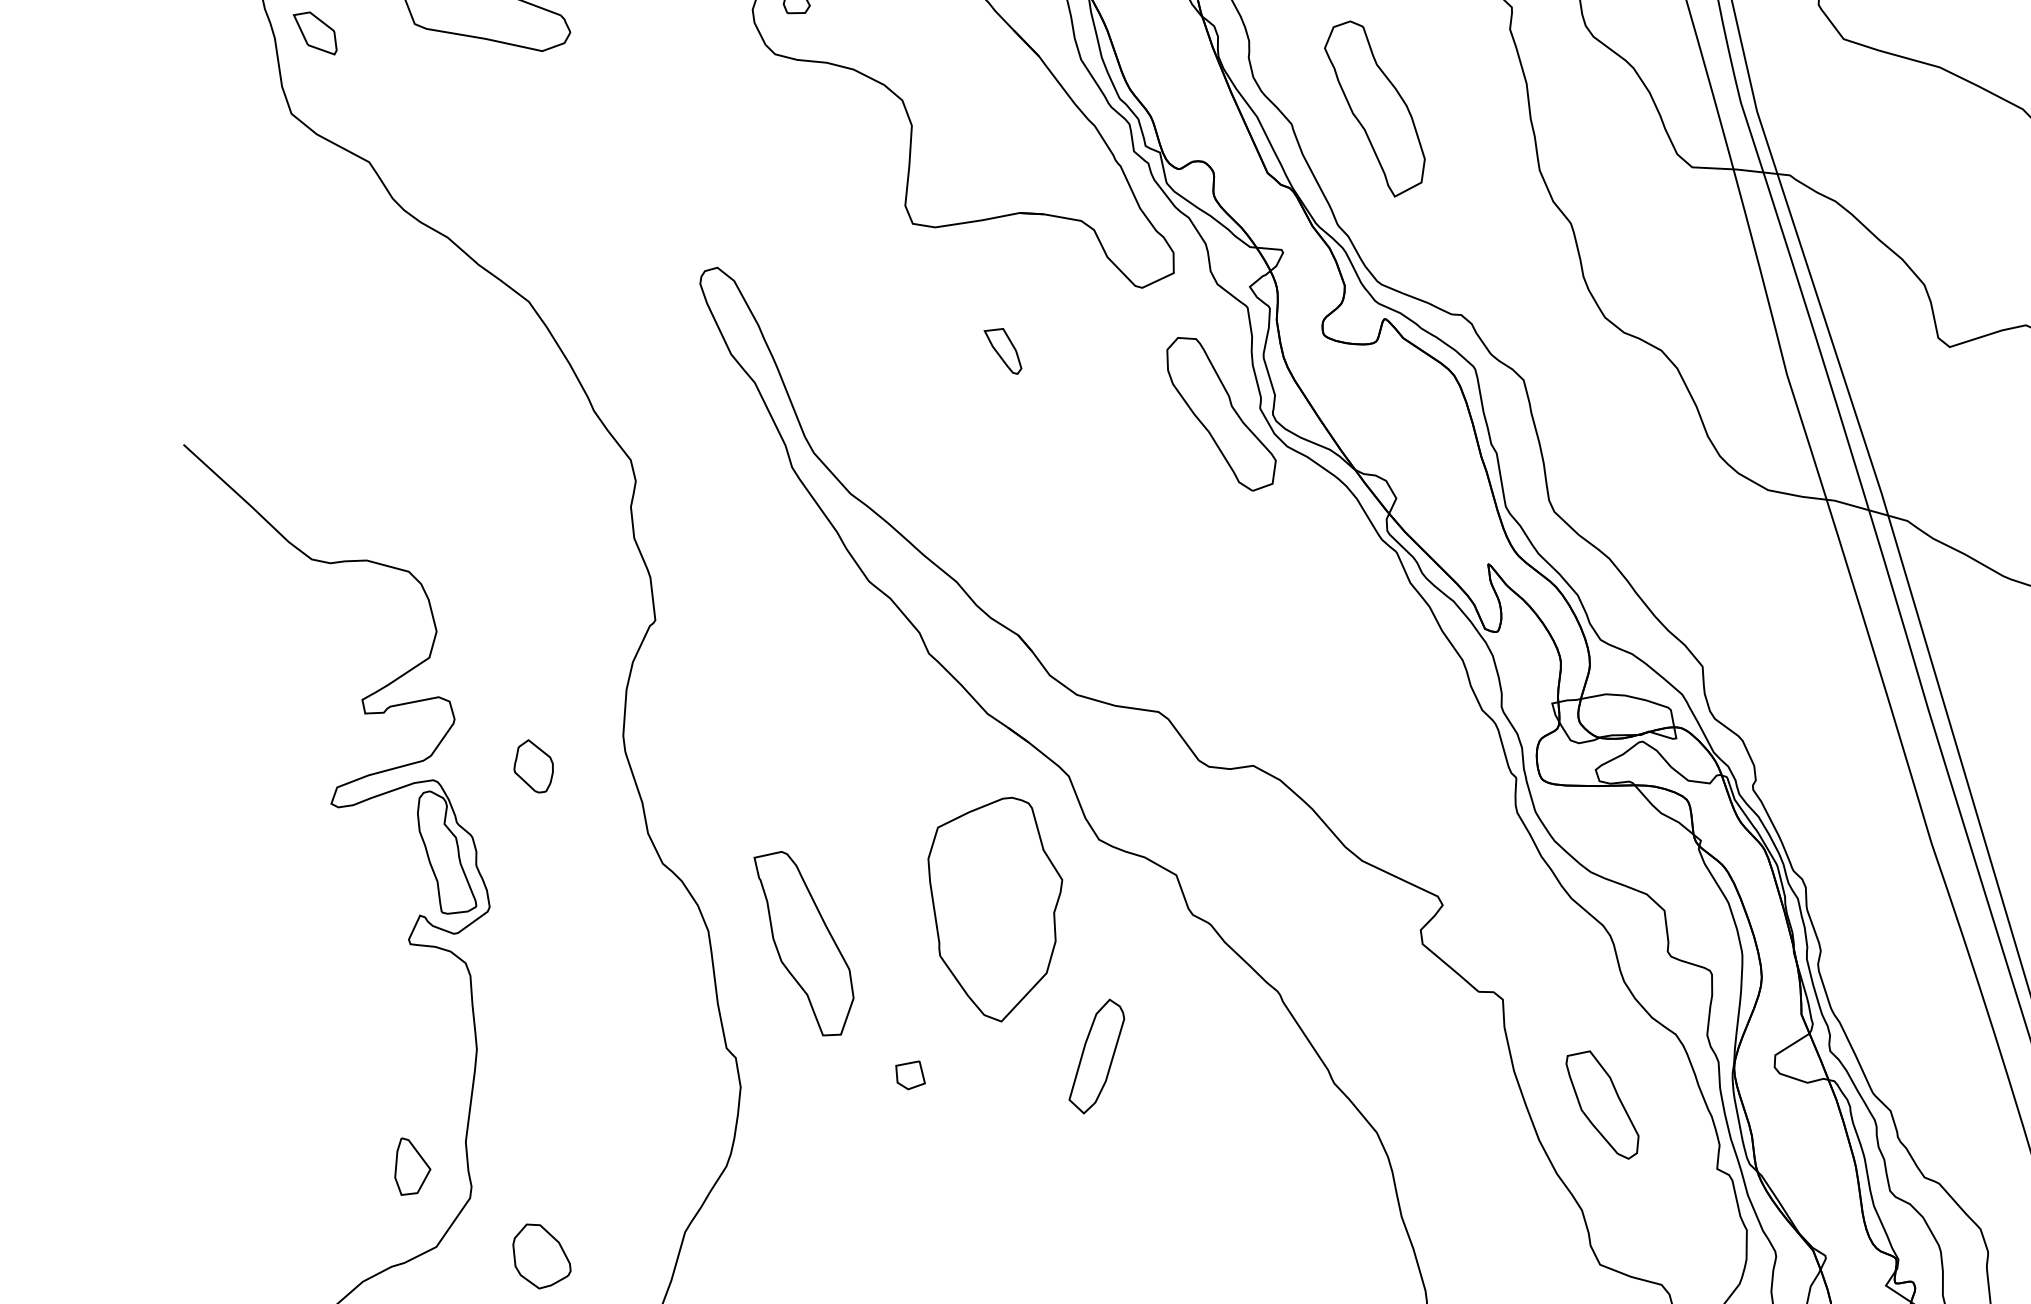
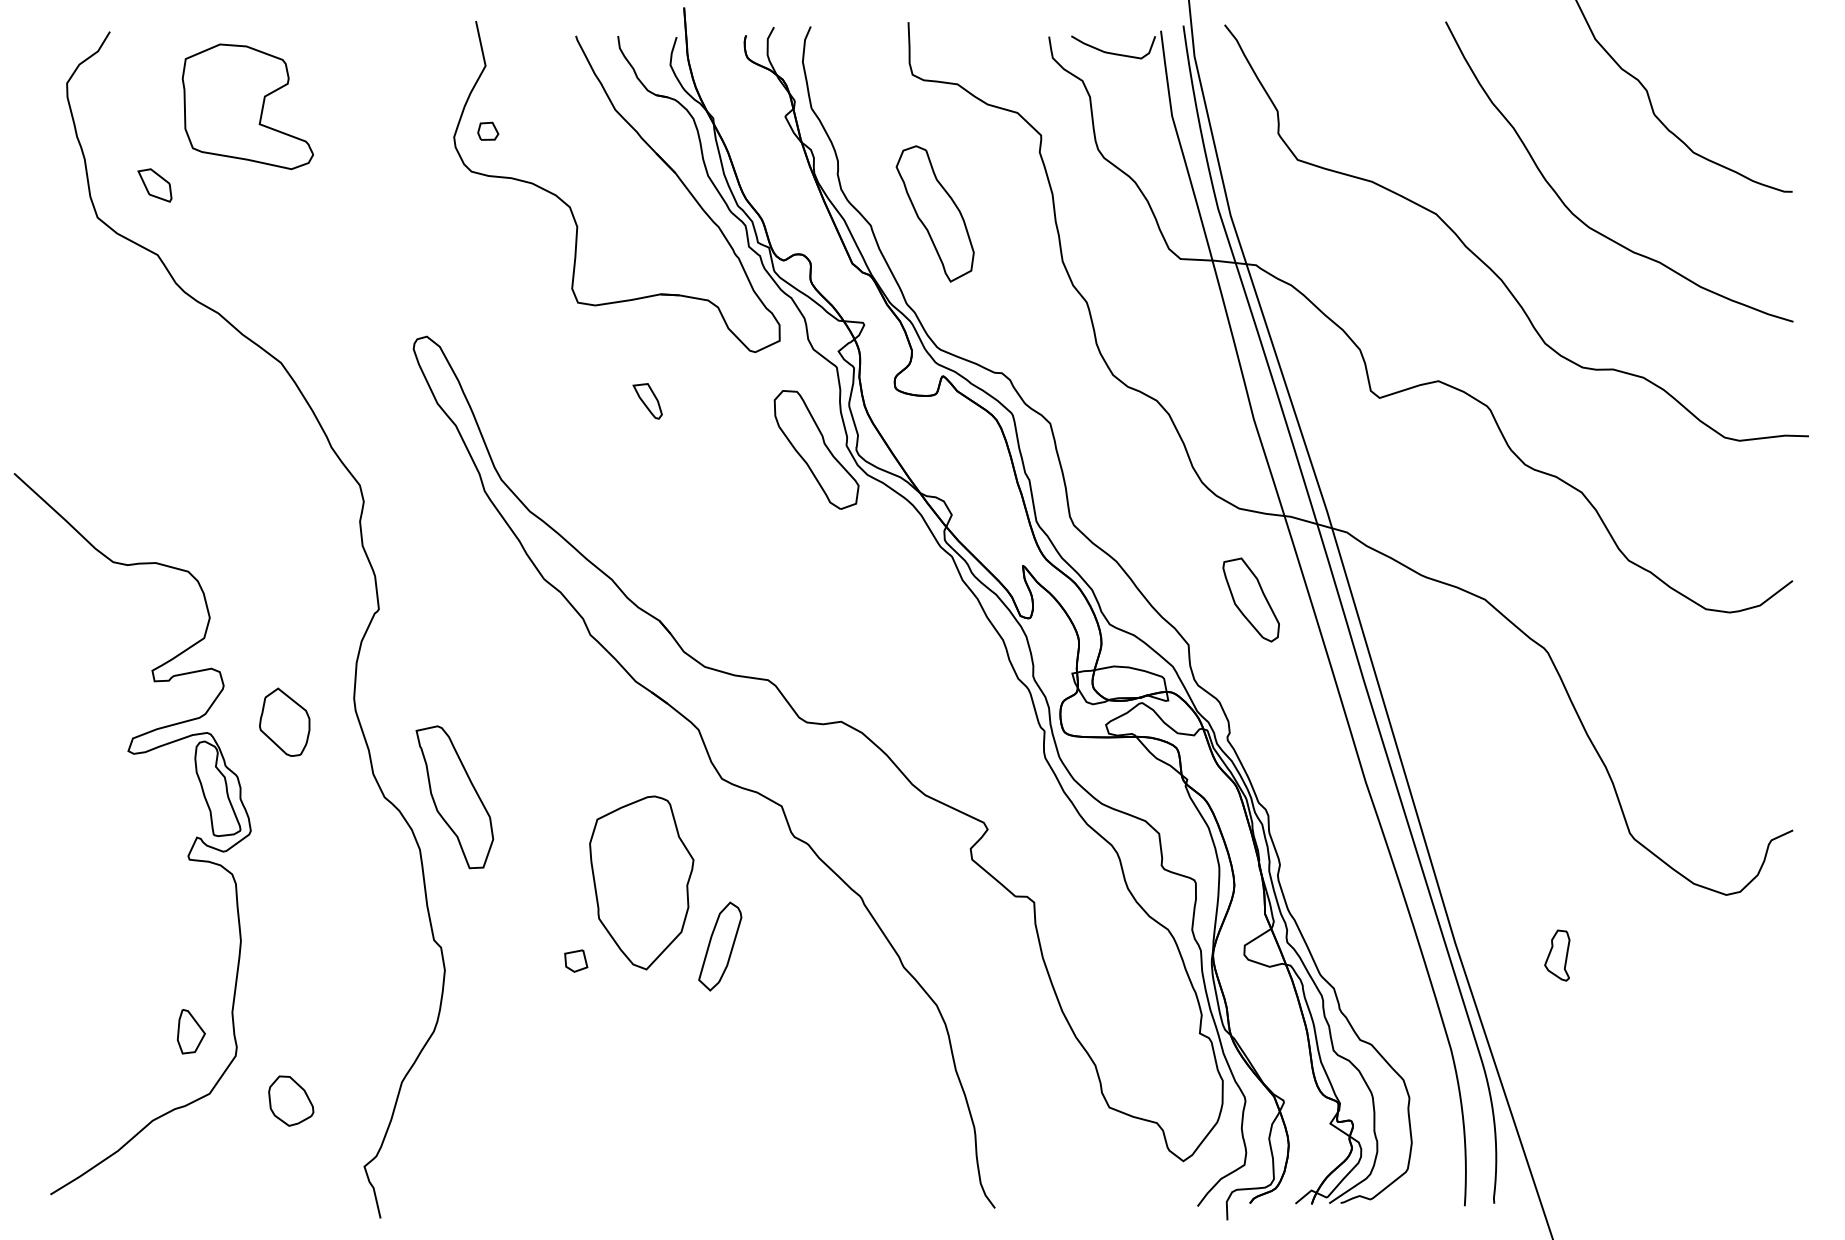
part: (314, 33) -> (154, 185), moved
part: (533, 765) -> (284, 721), size x1.67
part: (994, 909) -> (641, 882), moved
part: (803, 943) -> (454, 797), moved
part: (1601, 1104) -> (1250, 599), moved

